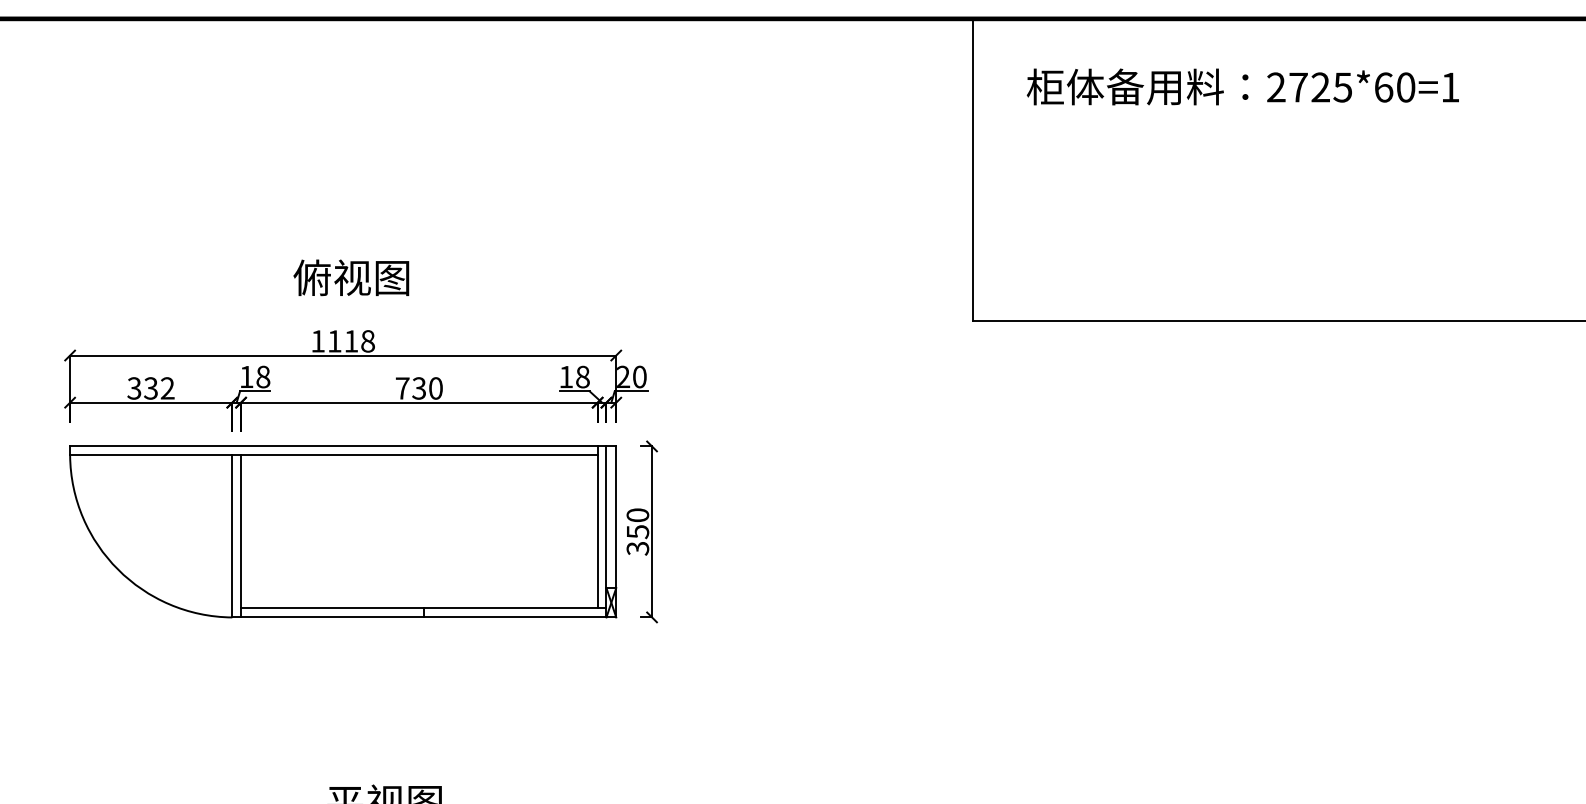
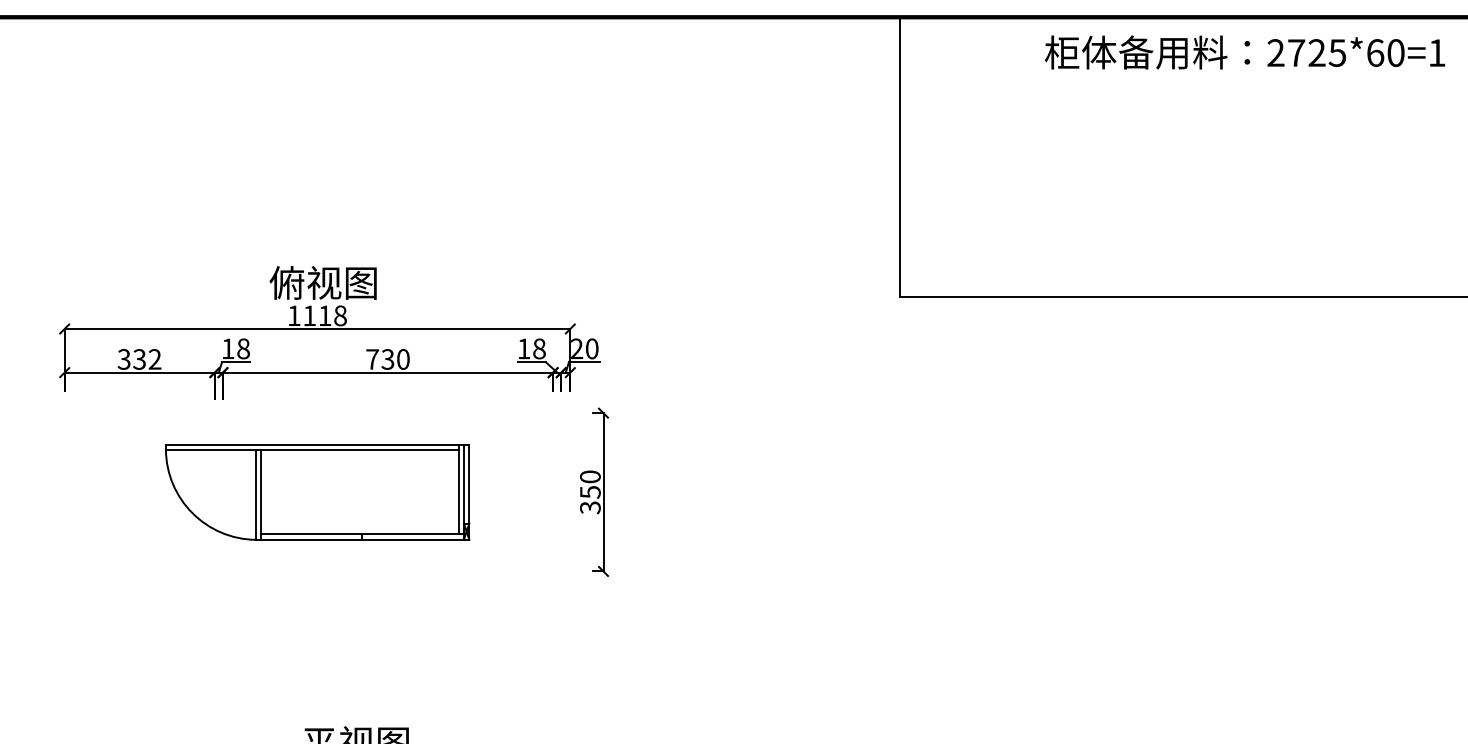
text: (1242, 86) -> (1244, 52), moved
text: (351, 277) -> (323, 282), moved
part: (343, 531) -> (317, 491), size x0.6

